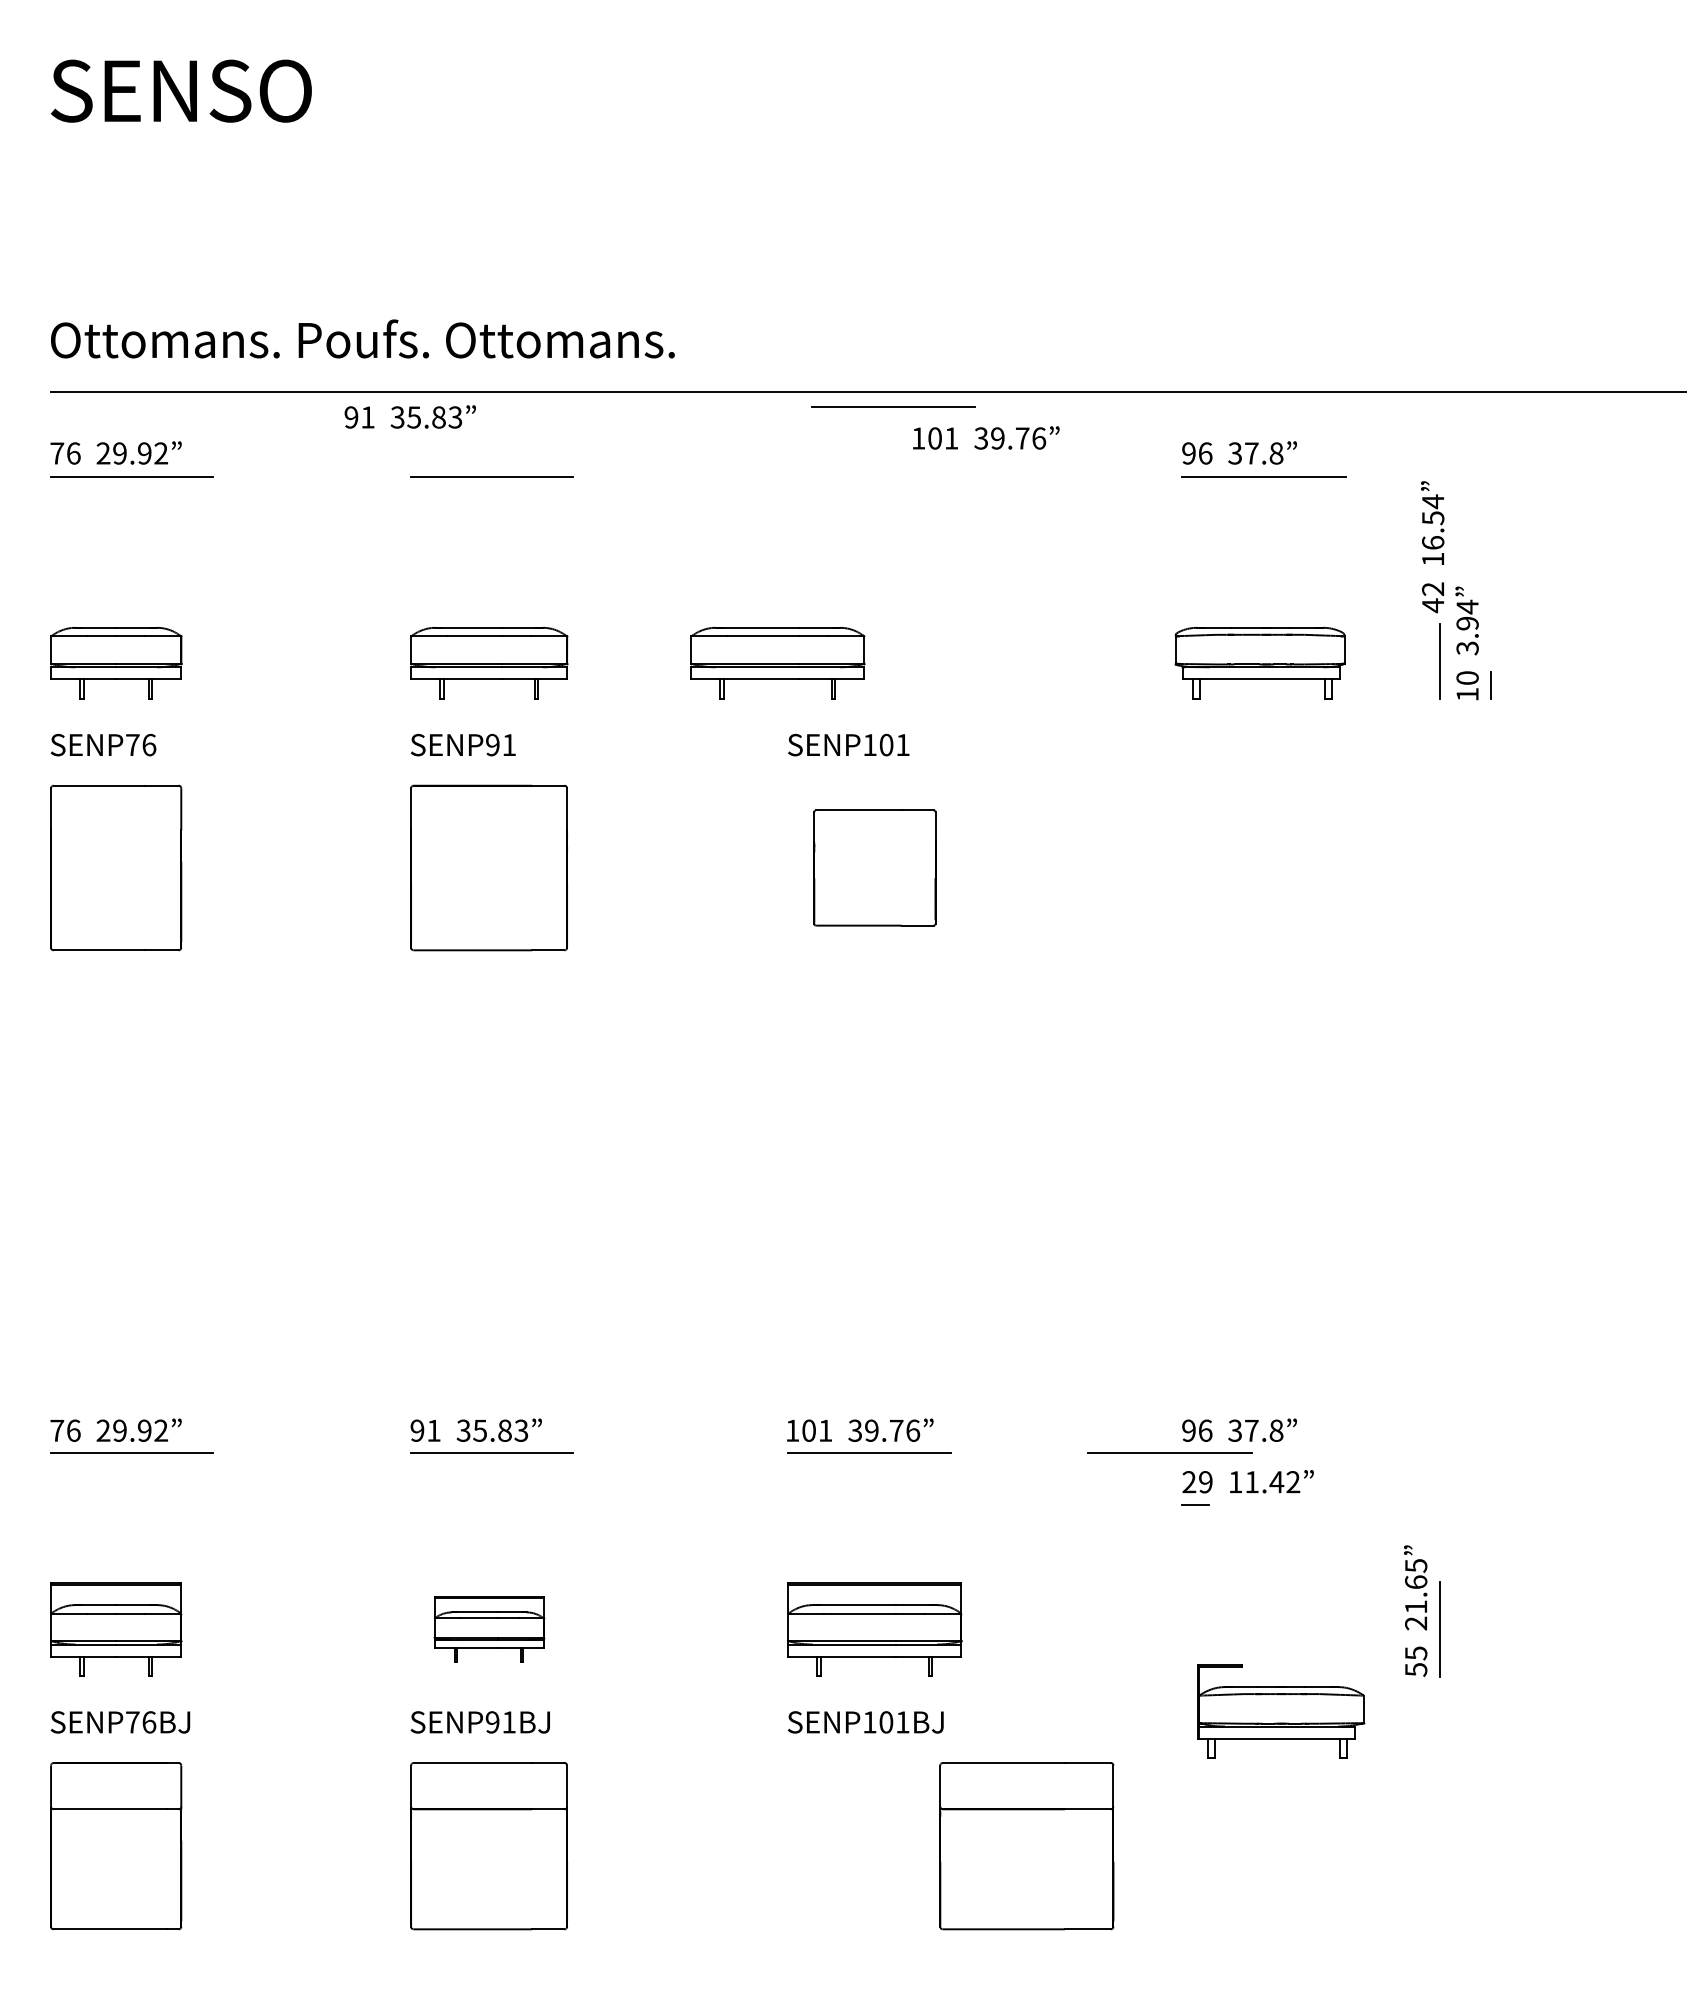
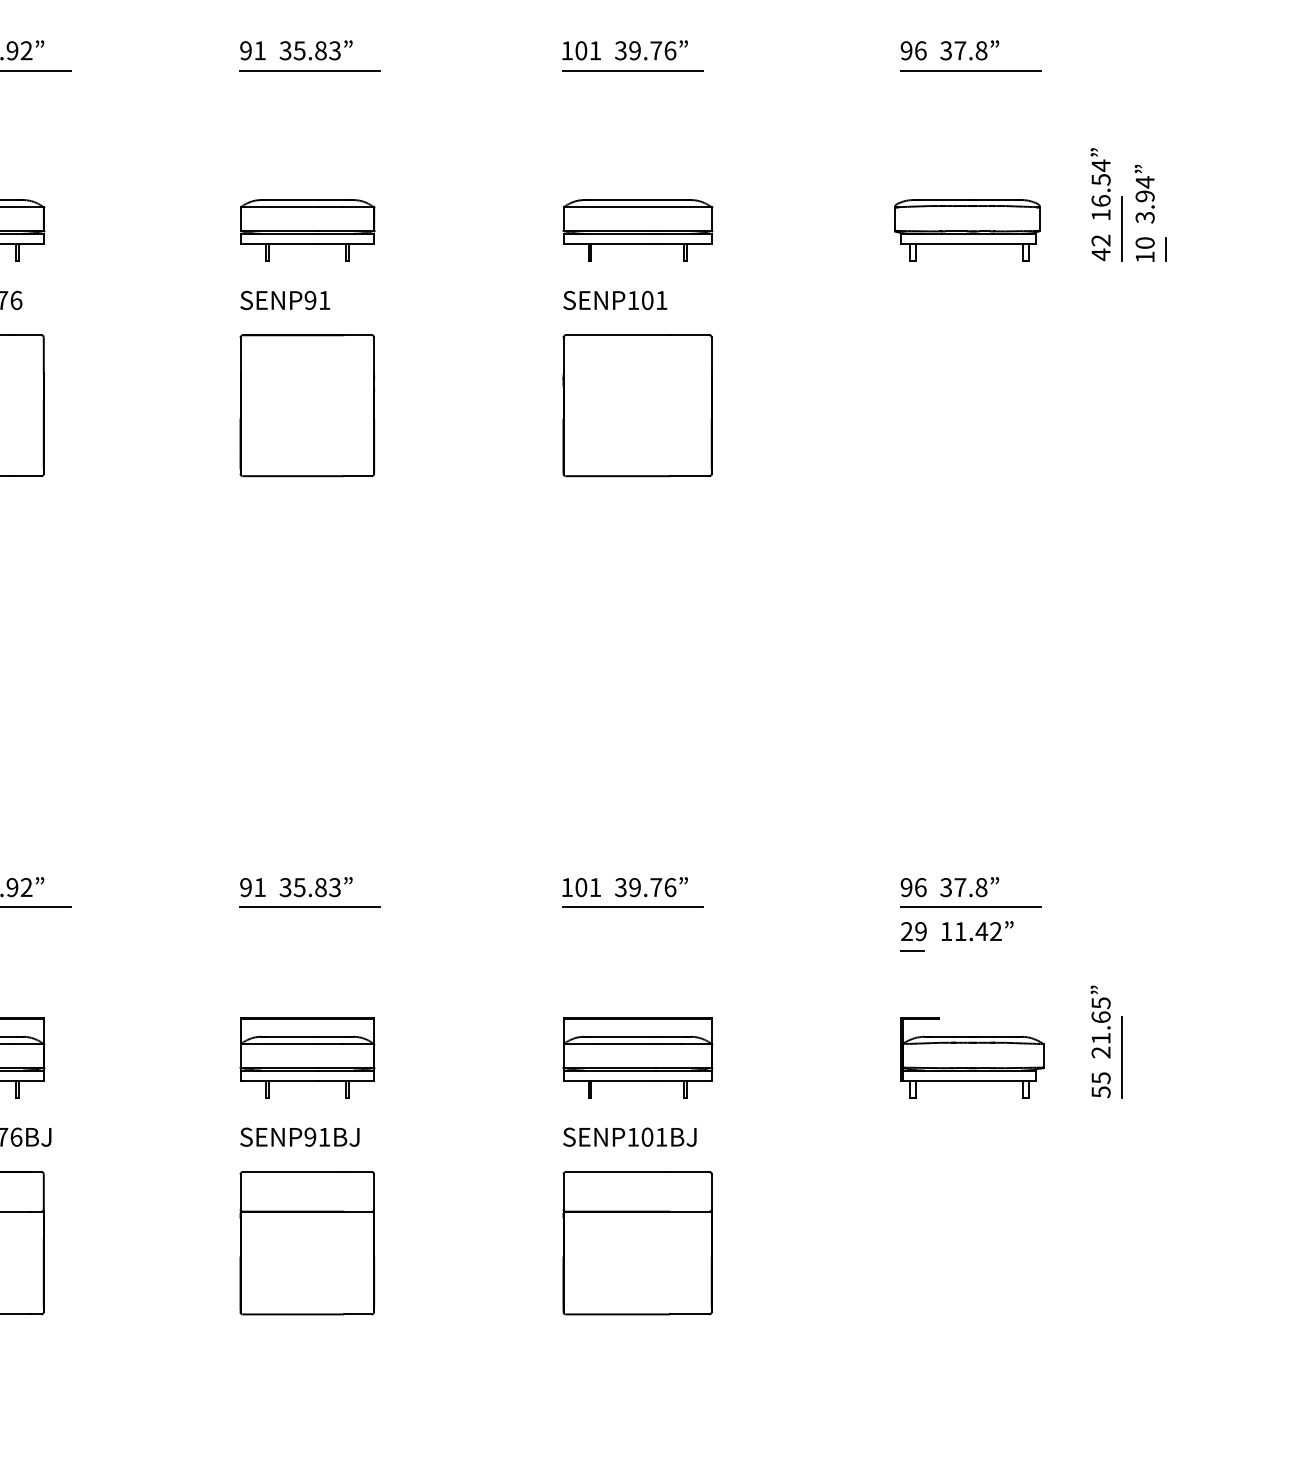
line: (893, 406) -> (633, 70), moved
text: (409, 416) -> (295, 49), moved
text: (986, 437) -> (625, 49), moved
text: (1432, 547) -> (1100, 204), moved
part: (777, 663) -> (637, 230), moved
part: (874, 867) -> (637, 405), size x1.43
line: (1169, 1452) -> (970, 906), moved
part: (489, 1629) -> (307, 1057), size x1.43
part: (1281, 1711) -> (972, 1057), moved
part: (1026, 1846) -> (637, 1243), moved

